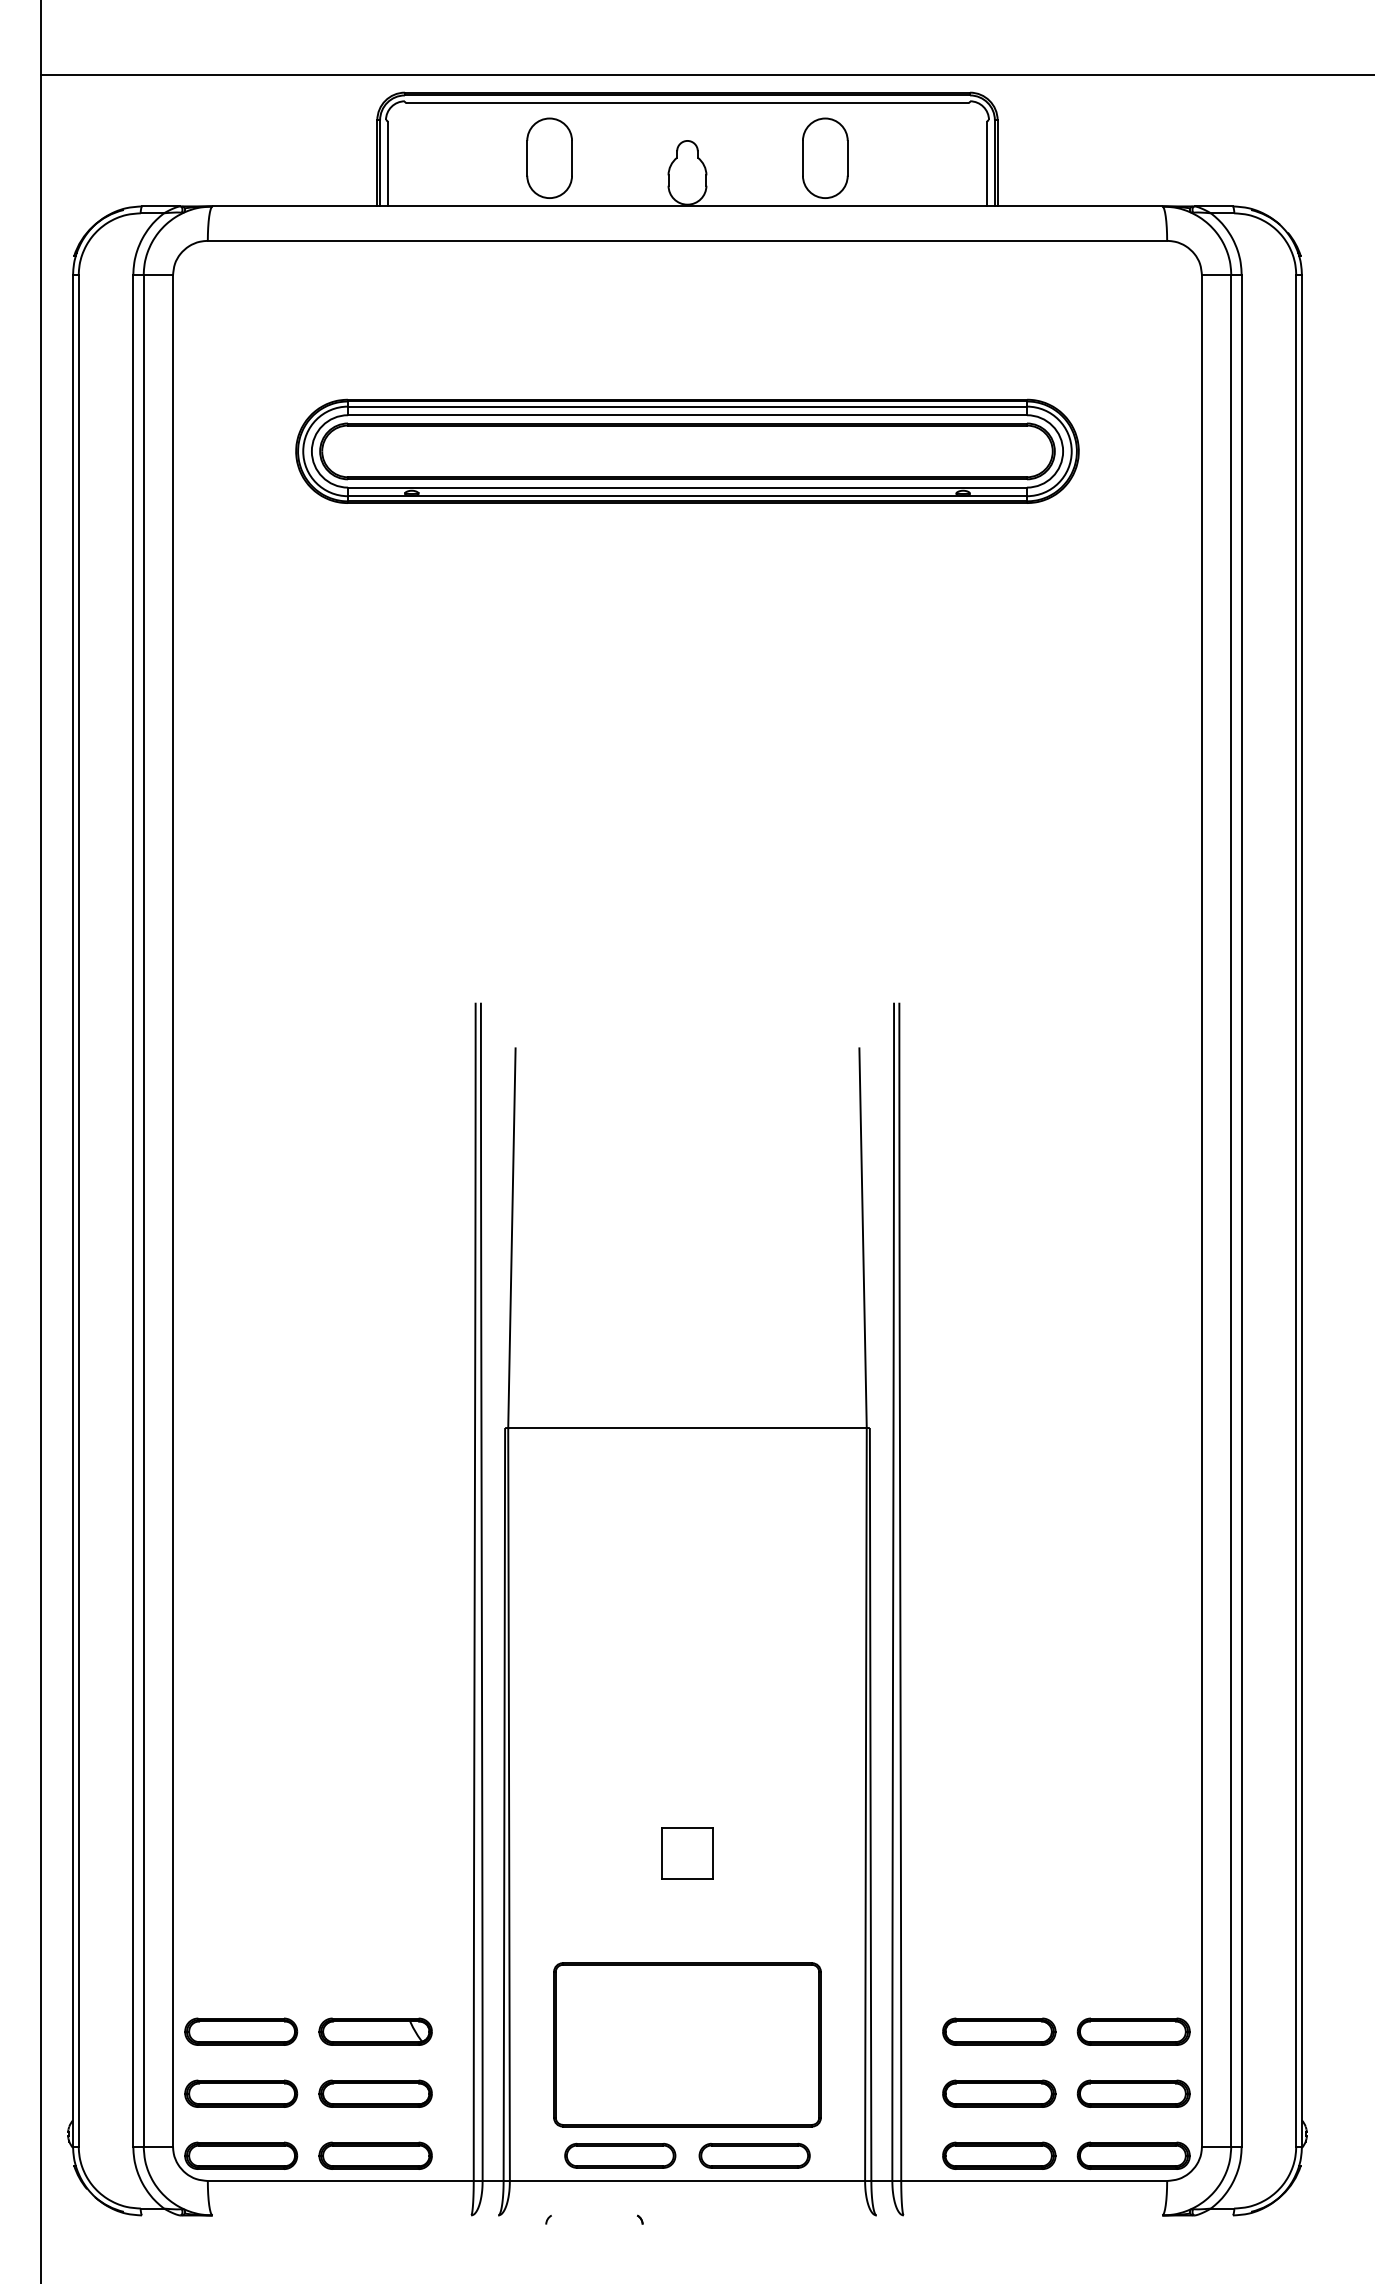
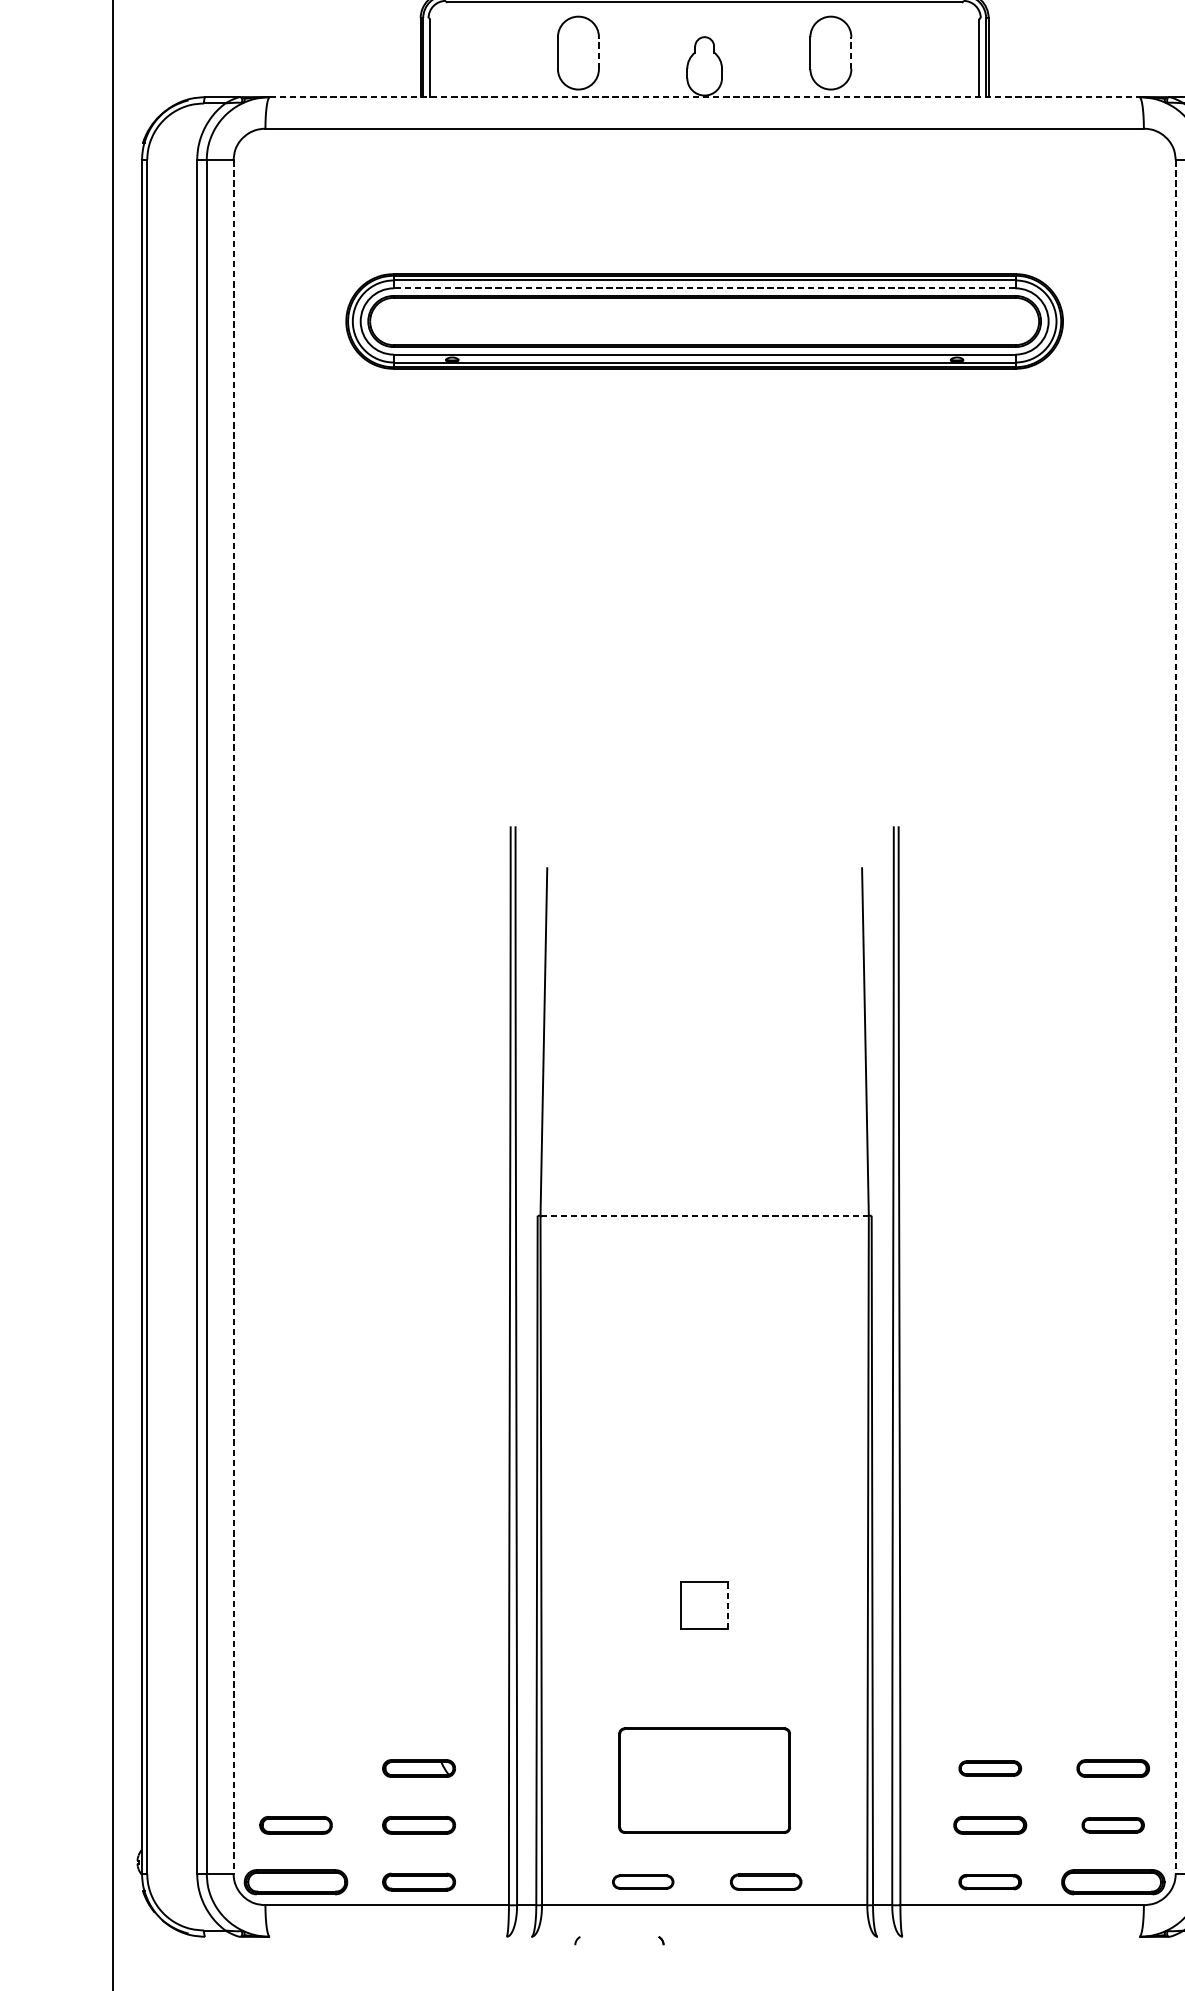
line: (572, 157) -> (599, 52), solid -> dashed
line: (847, 157) -> (851, 52), solid -> dashed
line: (687, 206) -> (704, 97), solid -> dashed
line: (687, 415) -> (704, 288), solid -> dashed
line: (173, 1210) -> (234, 1016), solid -> dashed
line: (1201, 1210) -> (1175, 1016), solid -> dashed
line: (687, 1428) -> (704, 1216), solid -> dashed
line: (713, 1853) -> (728, 1605), solid -> dashed
part: (241, 2031) -> (296, 1768), removed
part: (375, 2031) -> (418, 1768), size x0.7
part: (999, 2031) -> (990, 1768), size x0.6
part: (1133, 2031) -> (1113, 1768), size x0.7
part: (687, 2044) -> (704, 1780), size x0.7
part: (241, 2093) -> (296, 1825), size x0.7
part: (375, 2093) -> (418, 1825), size x0.7
part: (999, 2093) -> (990, 1825), size x0.7
part: (1133, 2093) -> (1113, 1825), size x0.6
part: (375, 2155) -> (418, 1881), size x0.7
part: (620, 2155) -> (643, 1881), size x0.6
part: (754, 2155) -> (766, 1881), size x0.7
part: (999, 2155) -> (990, 1881), size x0.6

